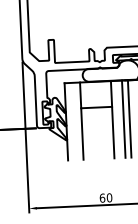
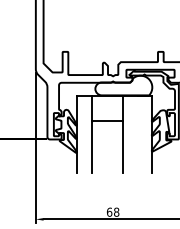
line: (123, 119) -> (134, 134), removed
line: (129, 119) -> (140, 134), removed
text: (109, 198) -> (116, 212), 60 -> 68

